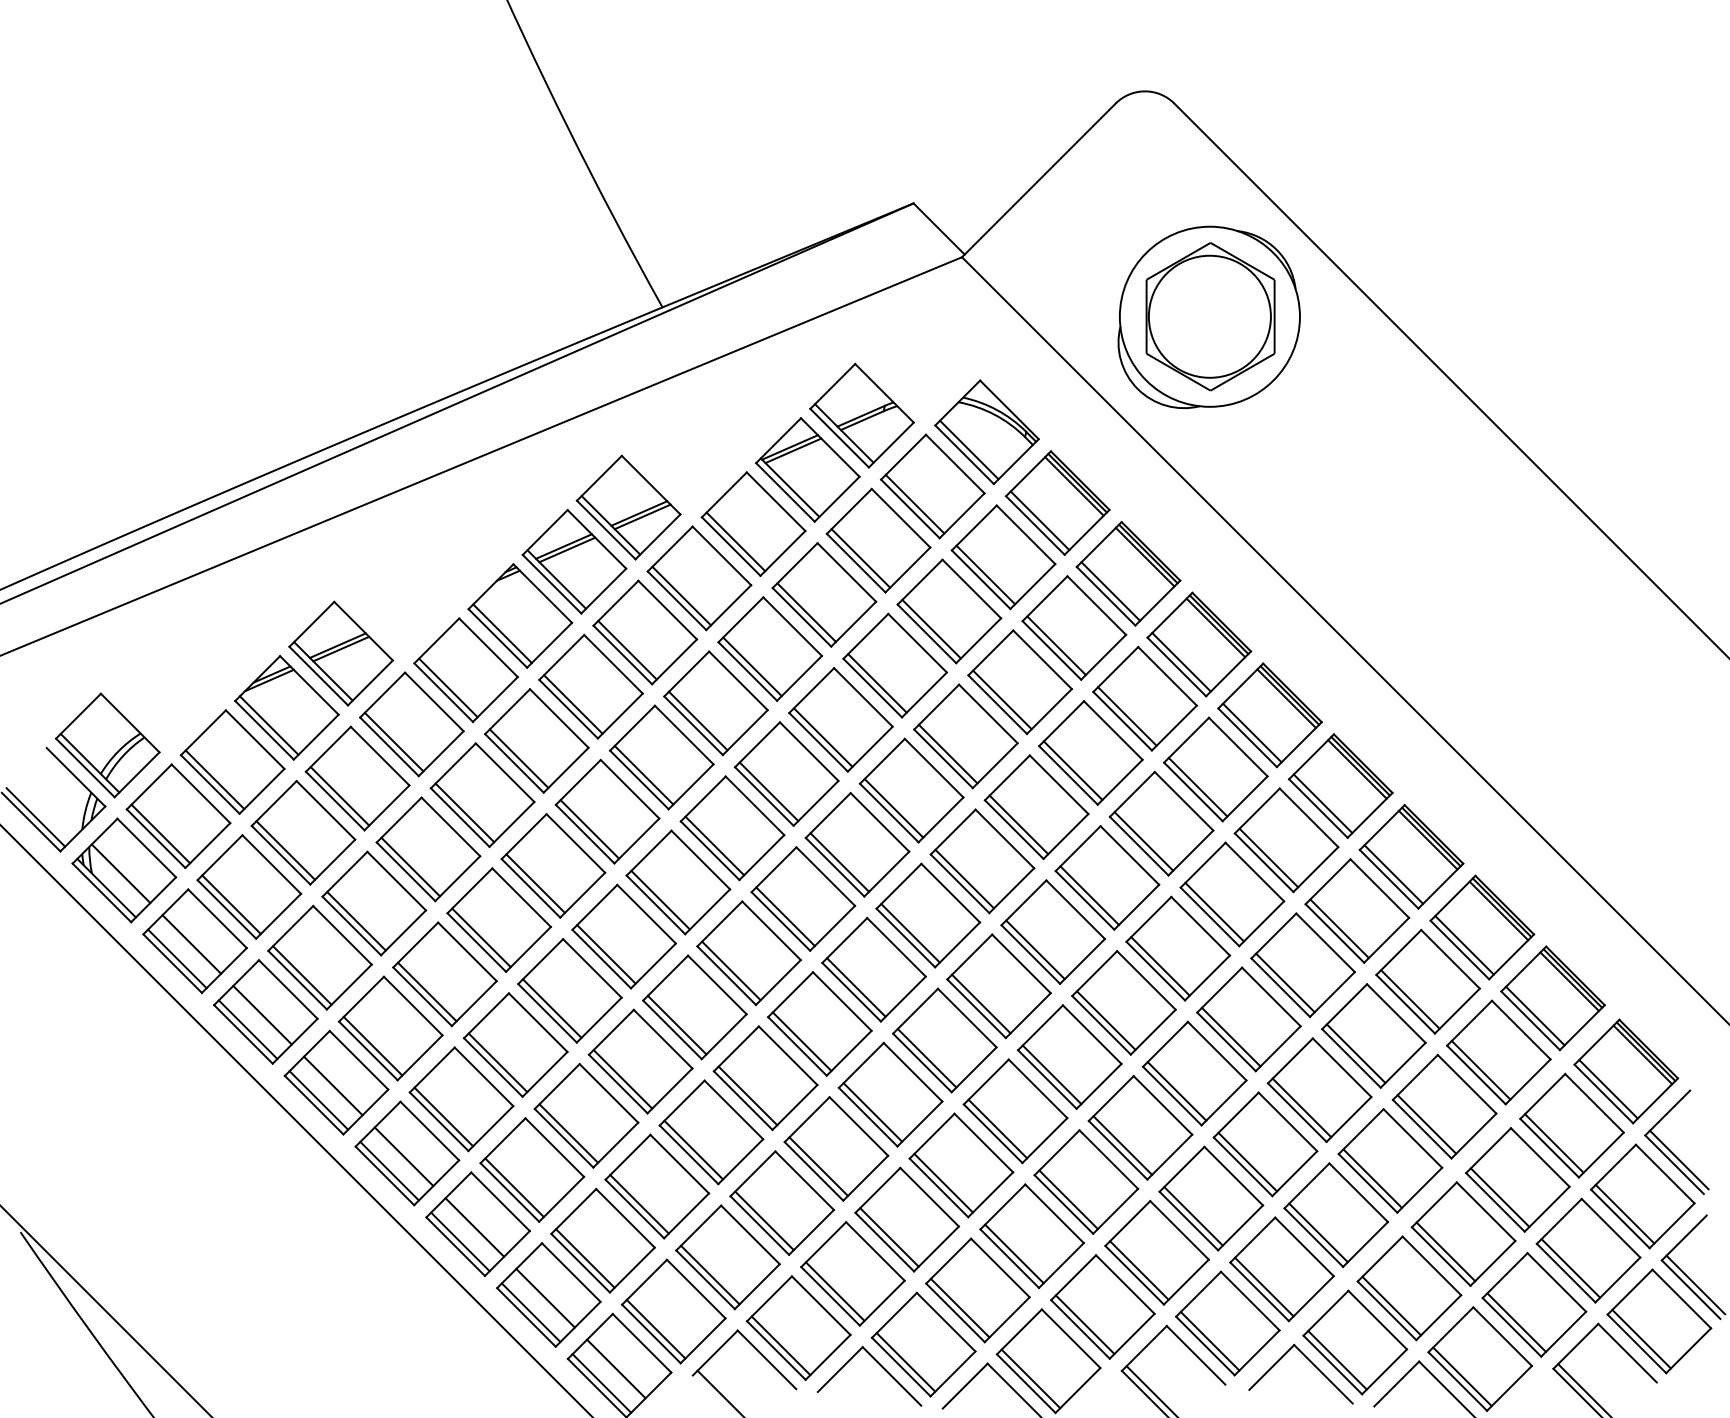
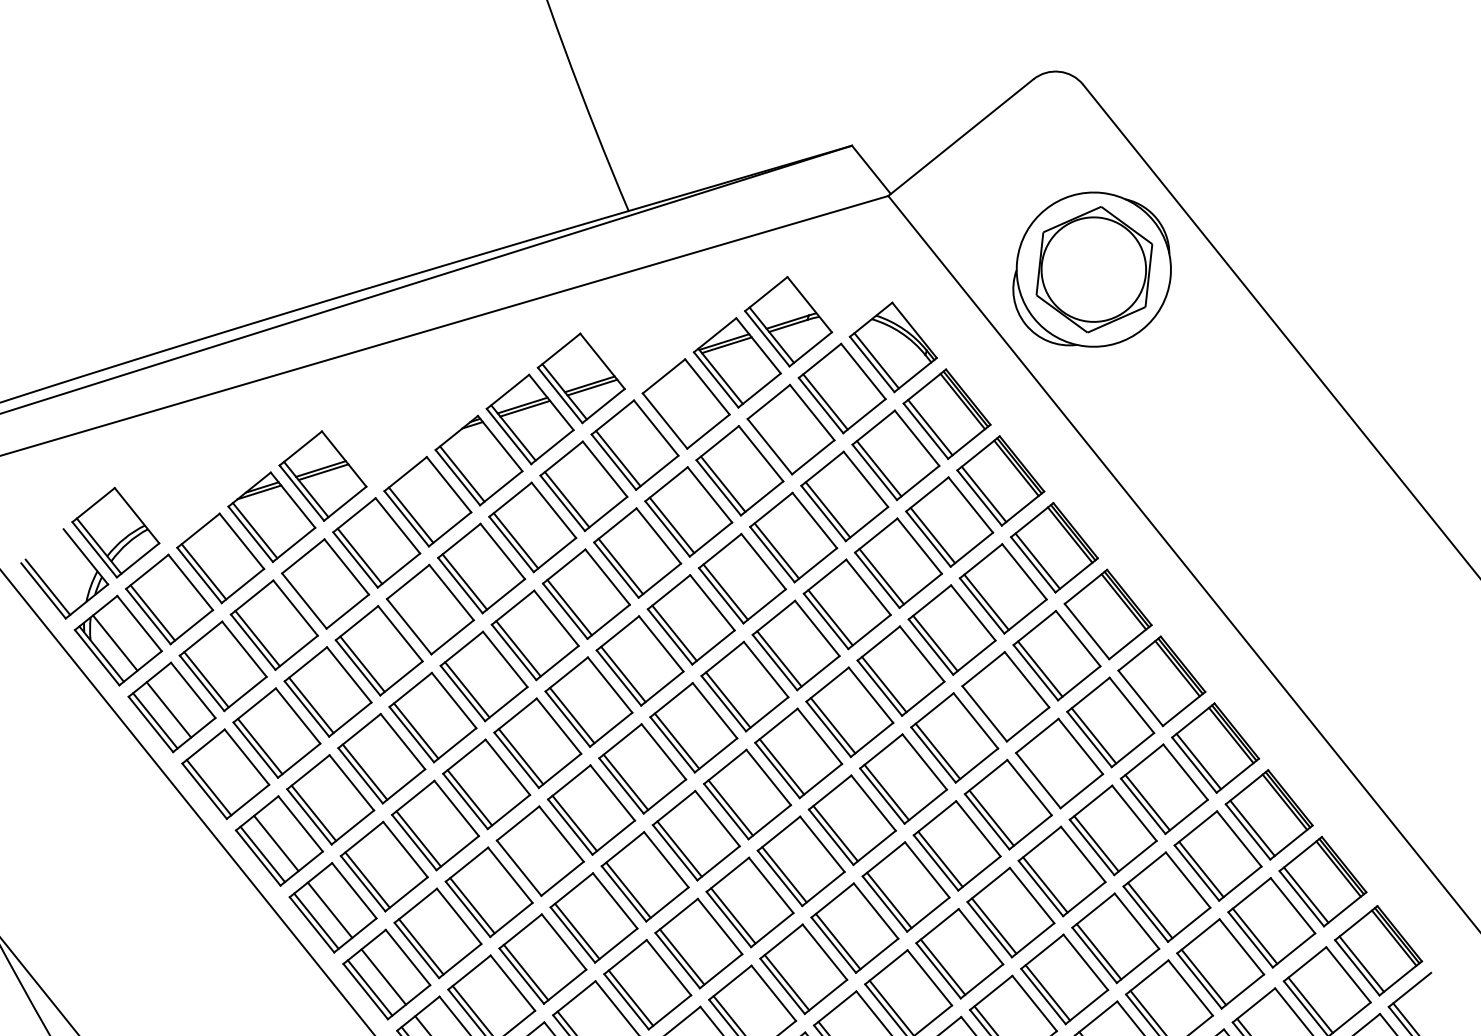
line: (735, 541) -> (669, 417), removed
line: (860, 558) -> (774, 443), removed
line: (1252, 732) -> (1091, 627), removed
line: (339, 796) -> (308, 597), removed
line: (1322, 803) -> (1144, 694), removed
line: (464, 812) -> (413, 622), removed
line: (1143, 841) -> (988, 710), removed
line: (1214, 911) -> (1042, 776), removed
line: (262, 1014) -> (222, 776), removed
line: (622, 1079) -> (523, 864), removed

